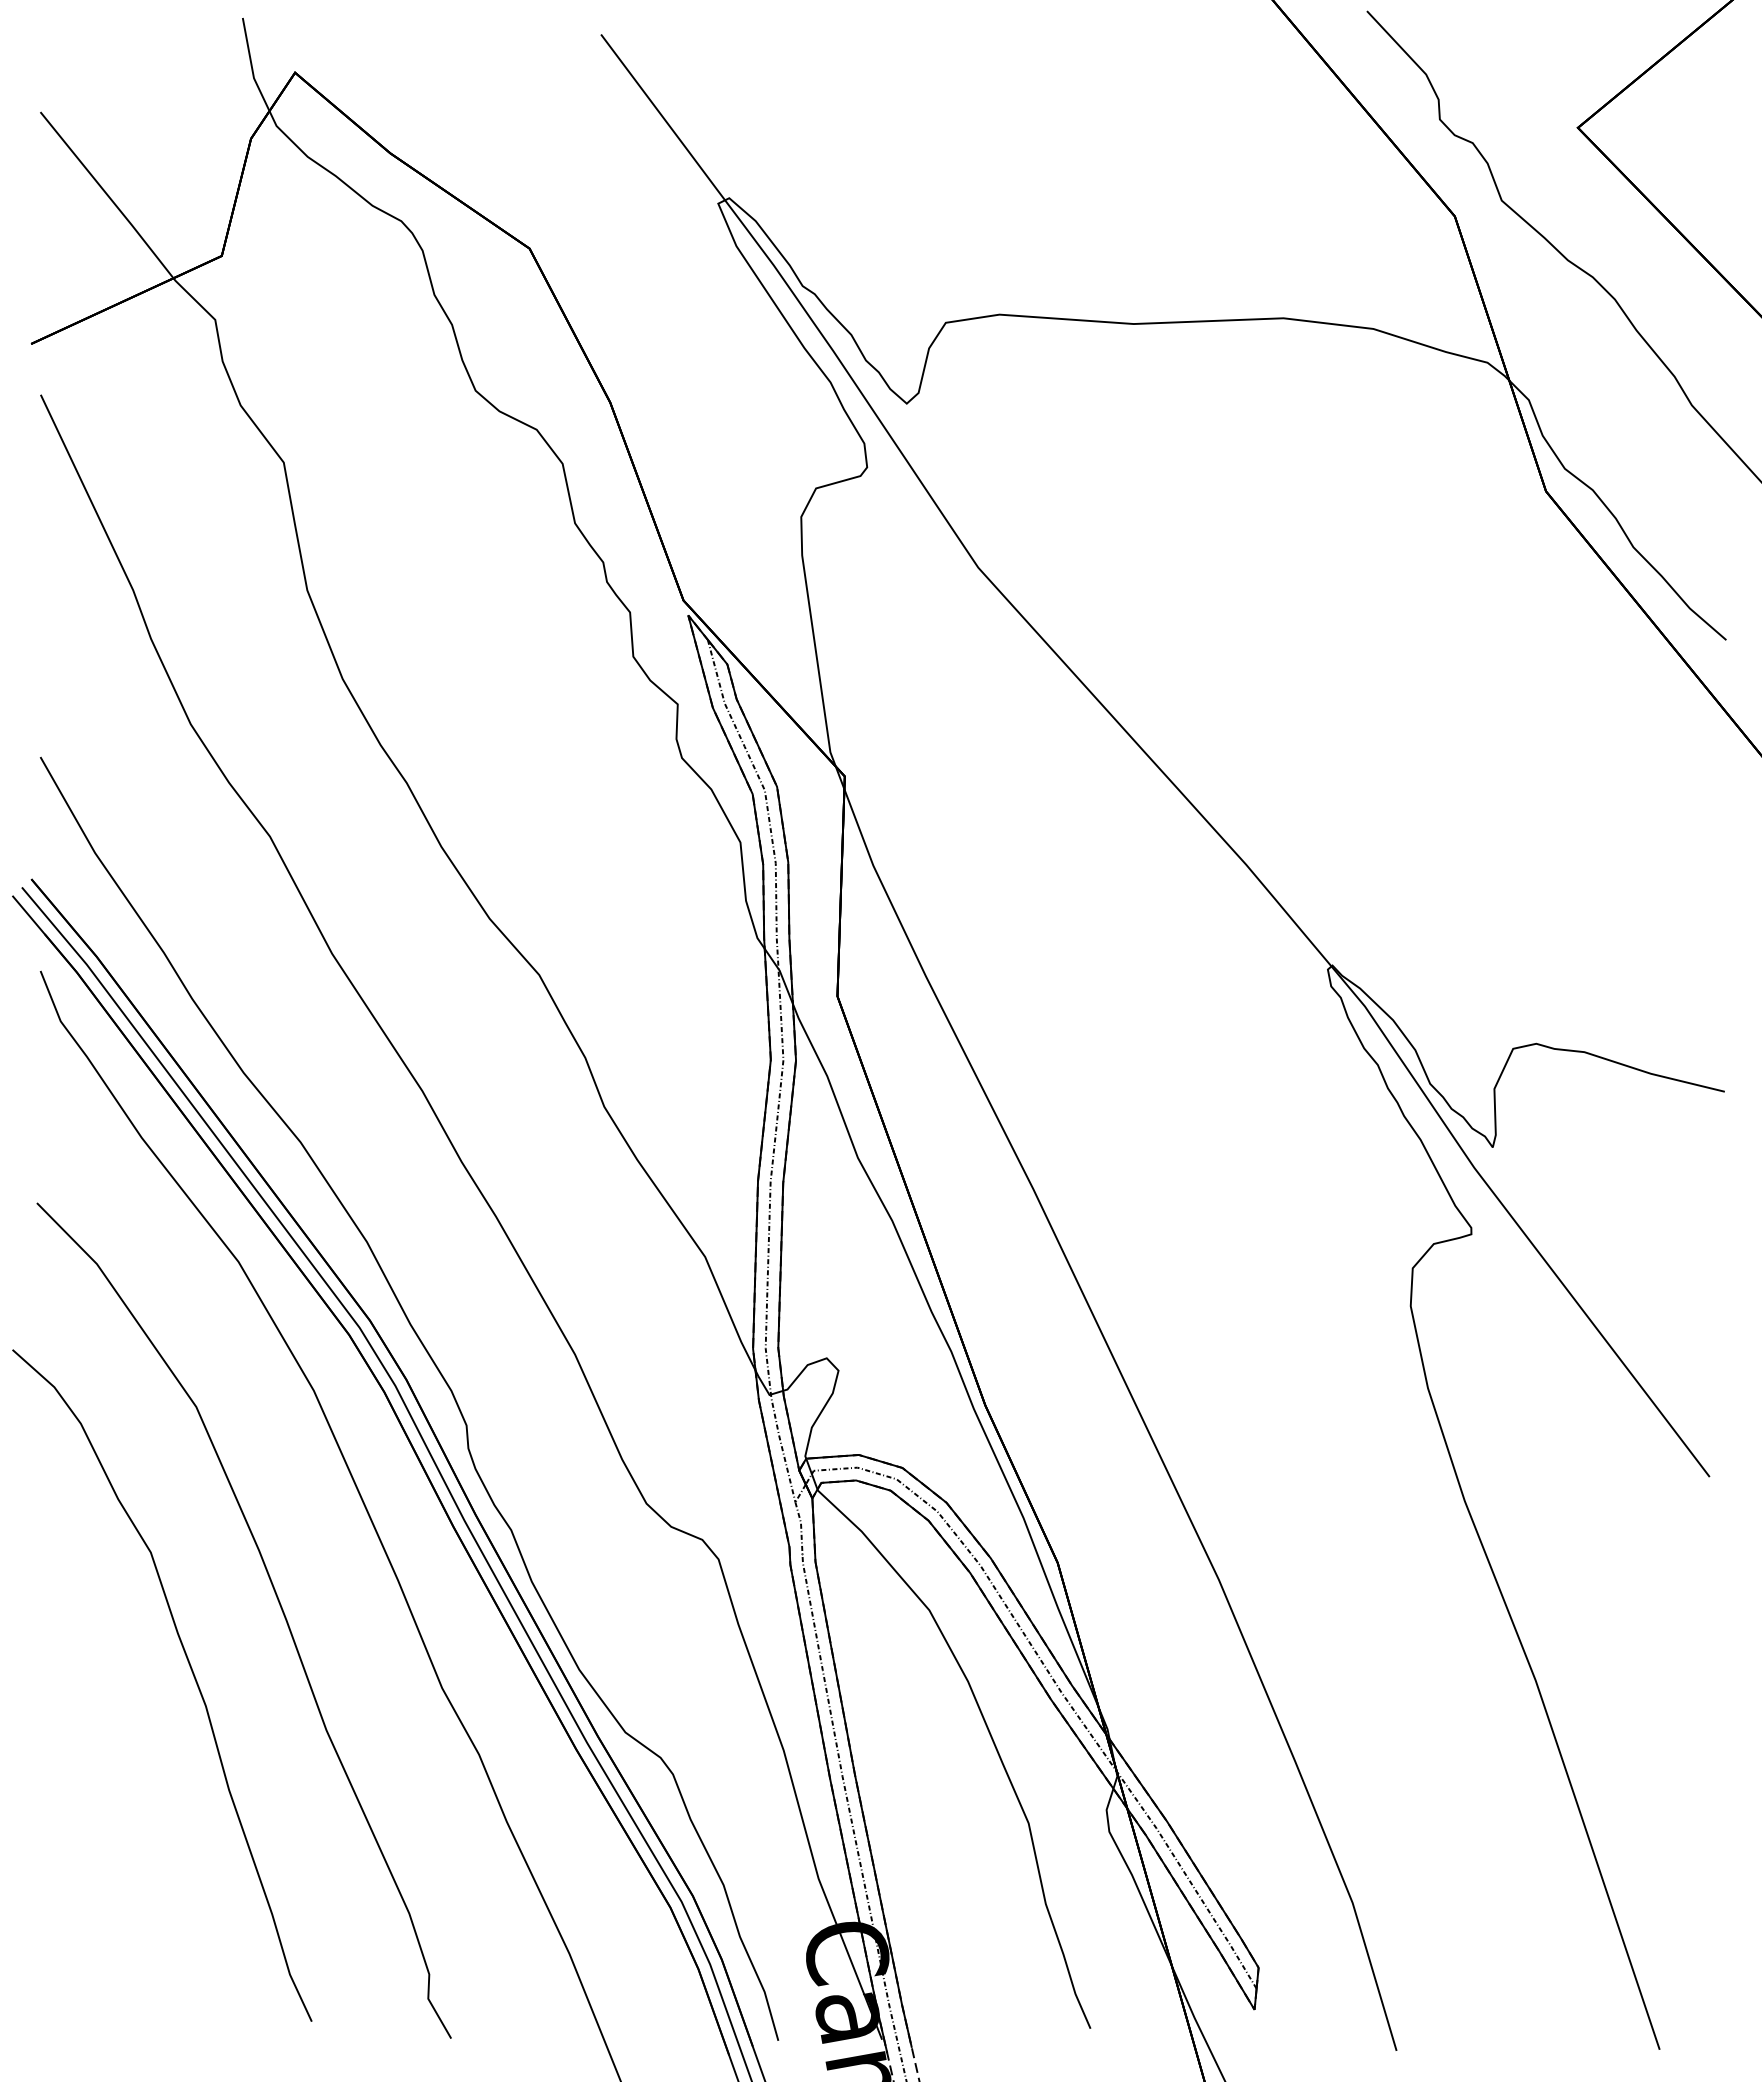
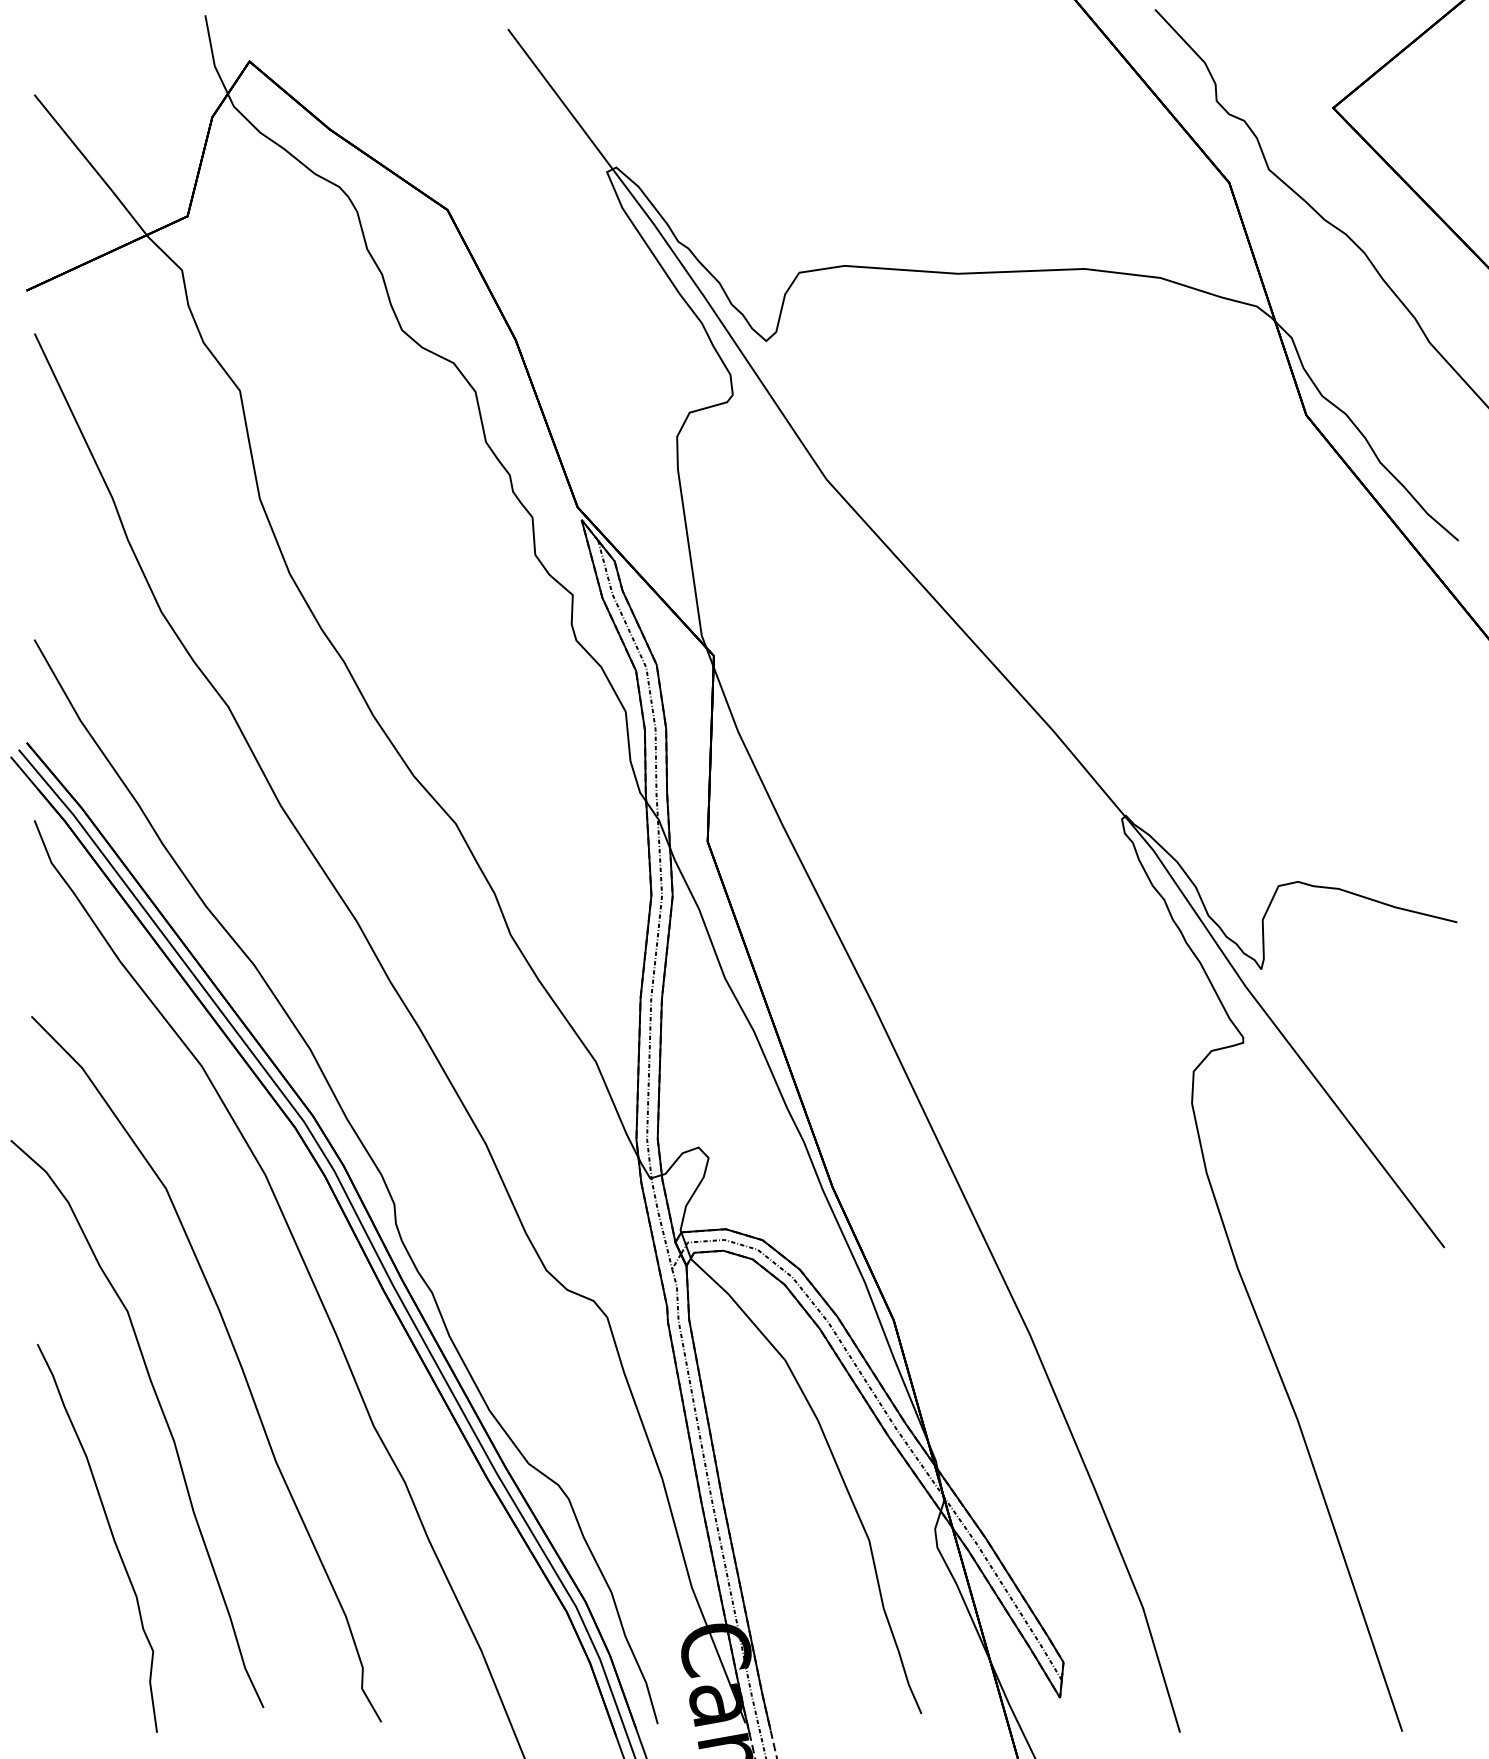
curve: (130, 1813) -> (110, 1532), added

